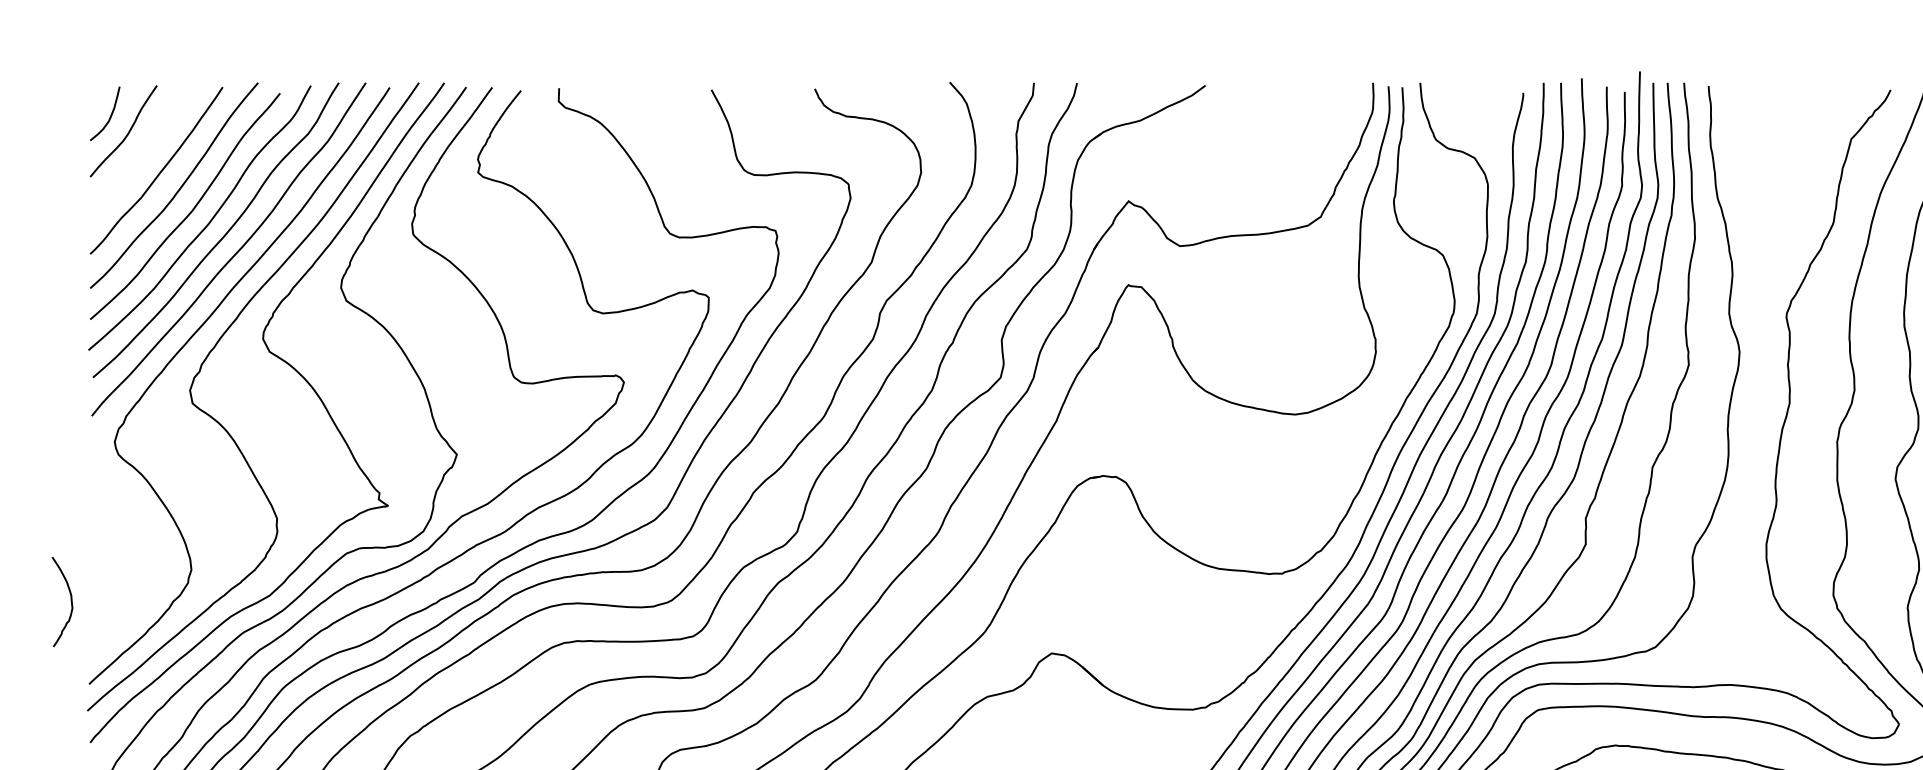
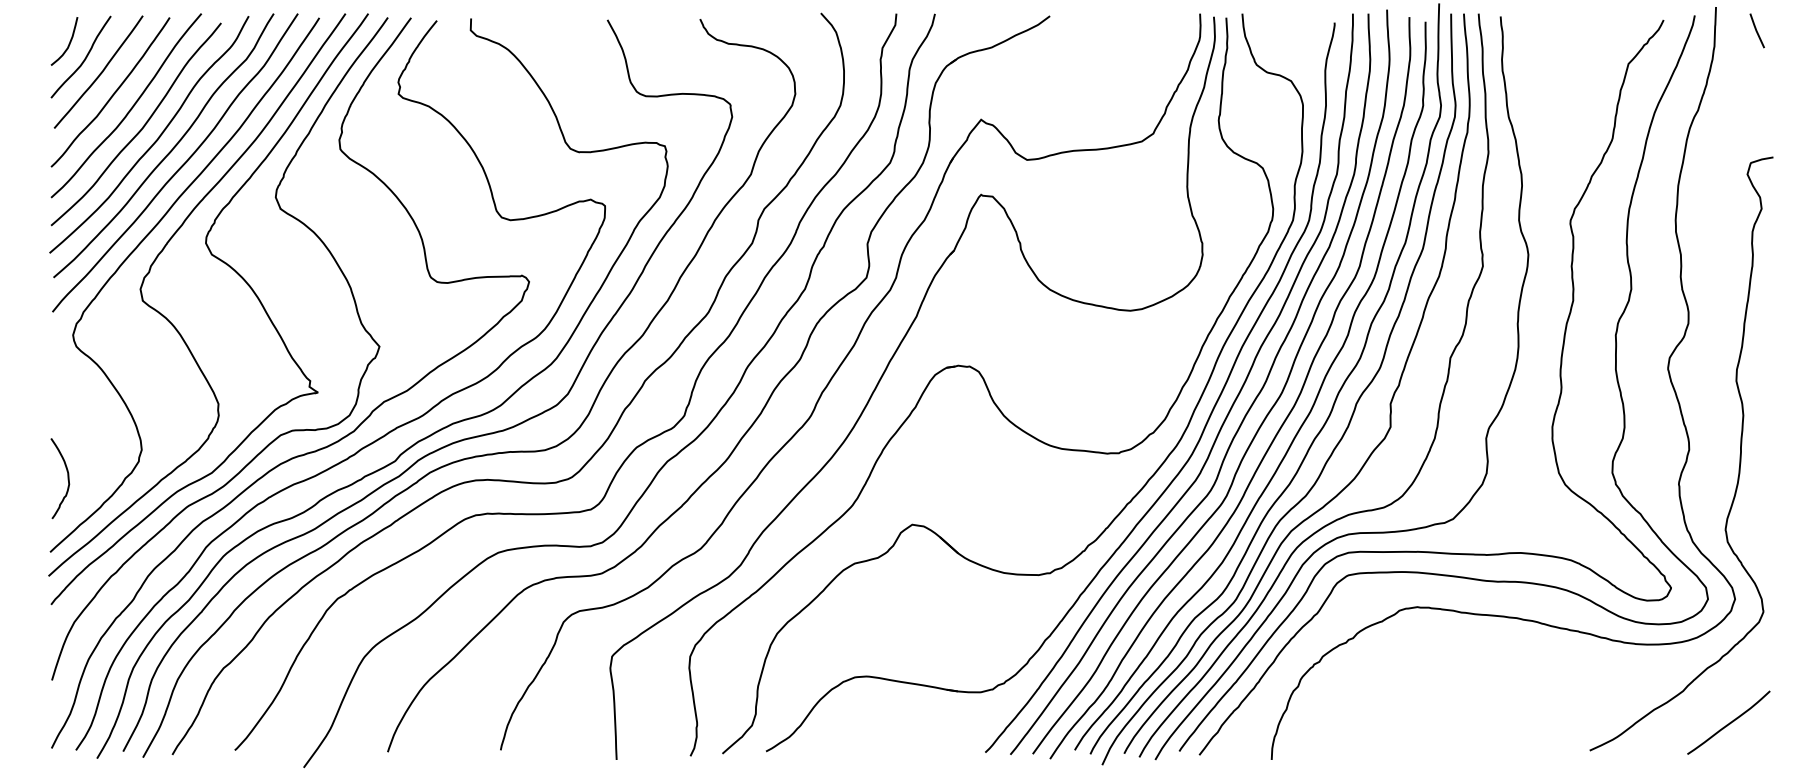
curve: (145, 148) -> (100, 72), added
curve: (70, 601) -> (67, 478), moved

